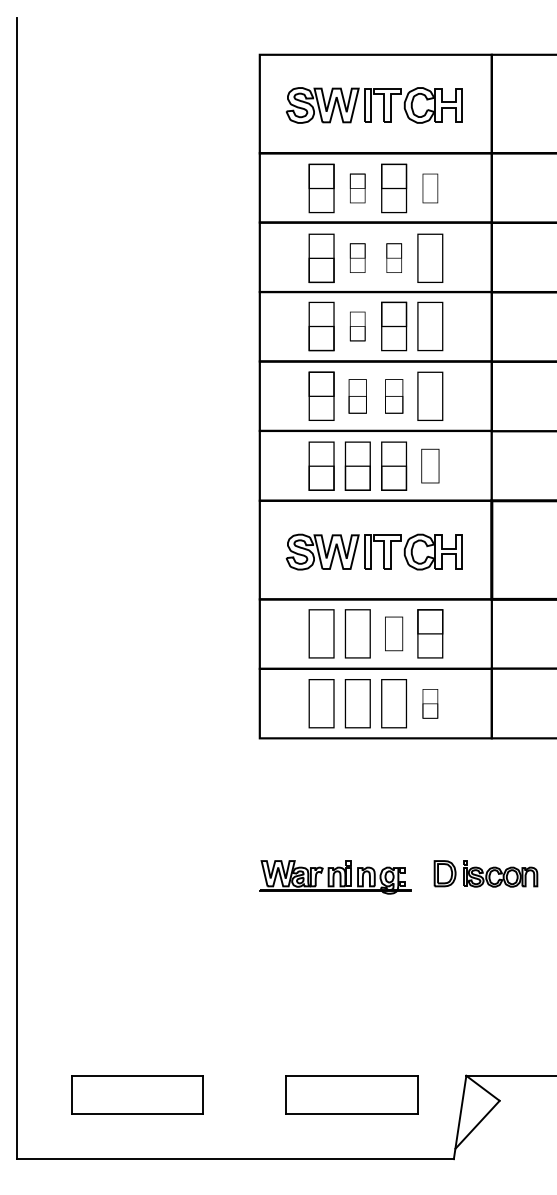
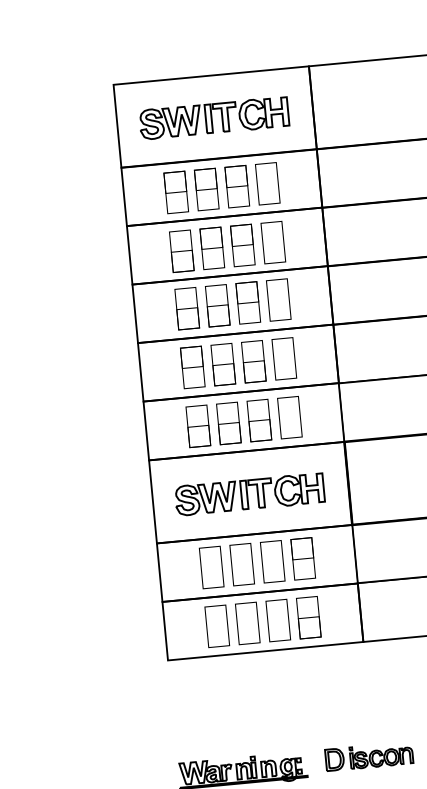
part: (357, 188) -> (206, 189), size x1.67
part: (430, 188) -> (267, 183), size x1.67
part: (357, 257) -> (211, 247), size x1.67
part: (394, 257) -> (243, 244), size x1.67
part: (357, 326) -> (217, 305), size x1.67
part: (357, 396) -> (223, 364), size x1.43
part: (394, 396) -> (254, 361), size x1.43
part: (430, 465) -> (290, 417), size x1.43
part: (393, 633) -> (272, 561), size x1.43
part: (430, 703) -> (308, 617), size x1.67

